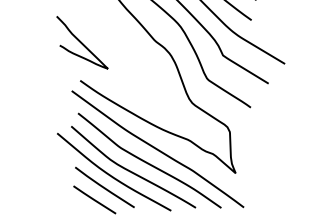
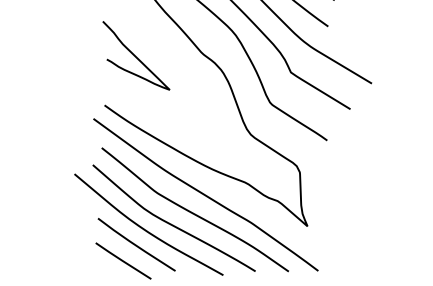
curve: (81, 42) -> (135, 55), moved

